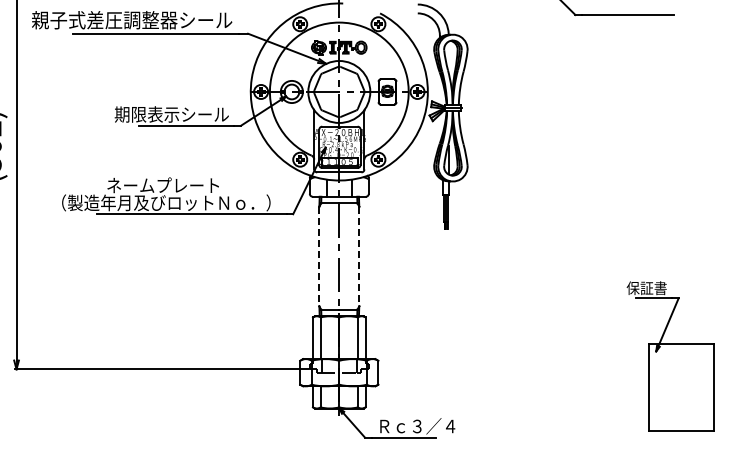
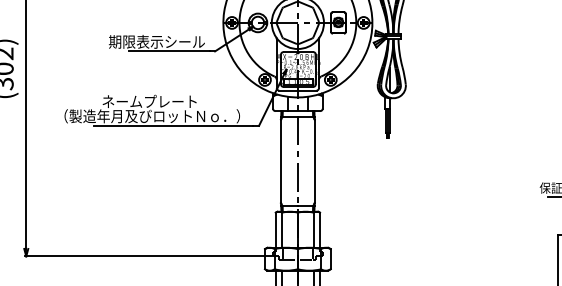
line: (319, 256) -> (281, 161), dashed -> solid
line: (359, 256) -> (314, 161), dashed -> solid

